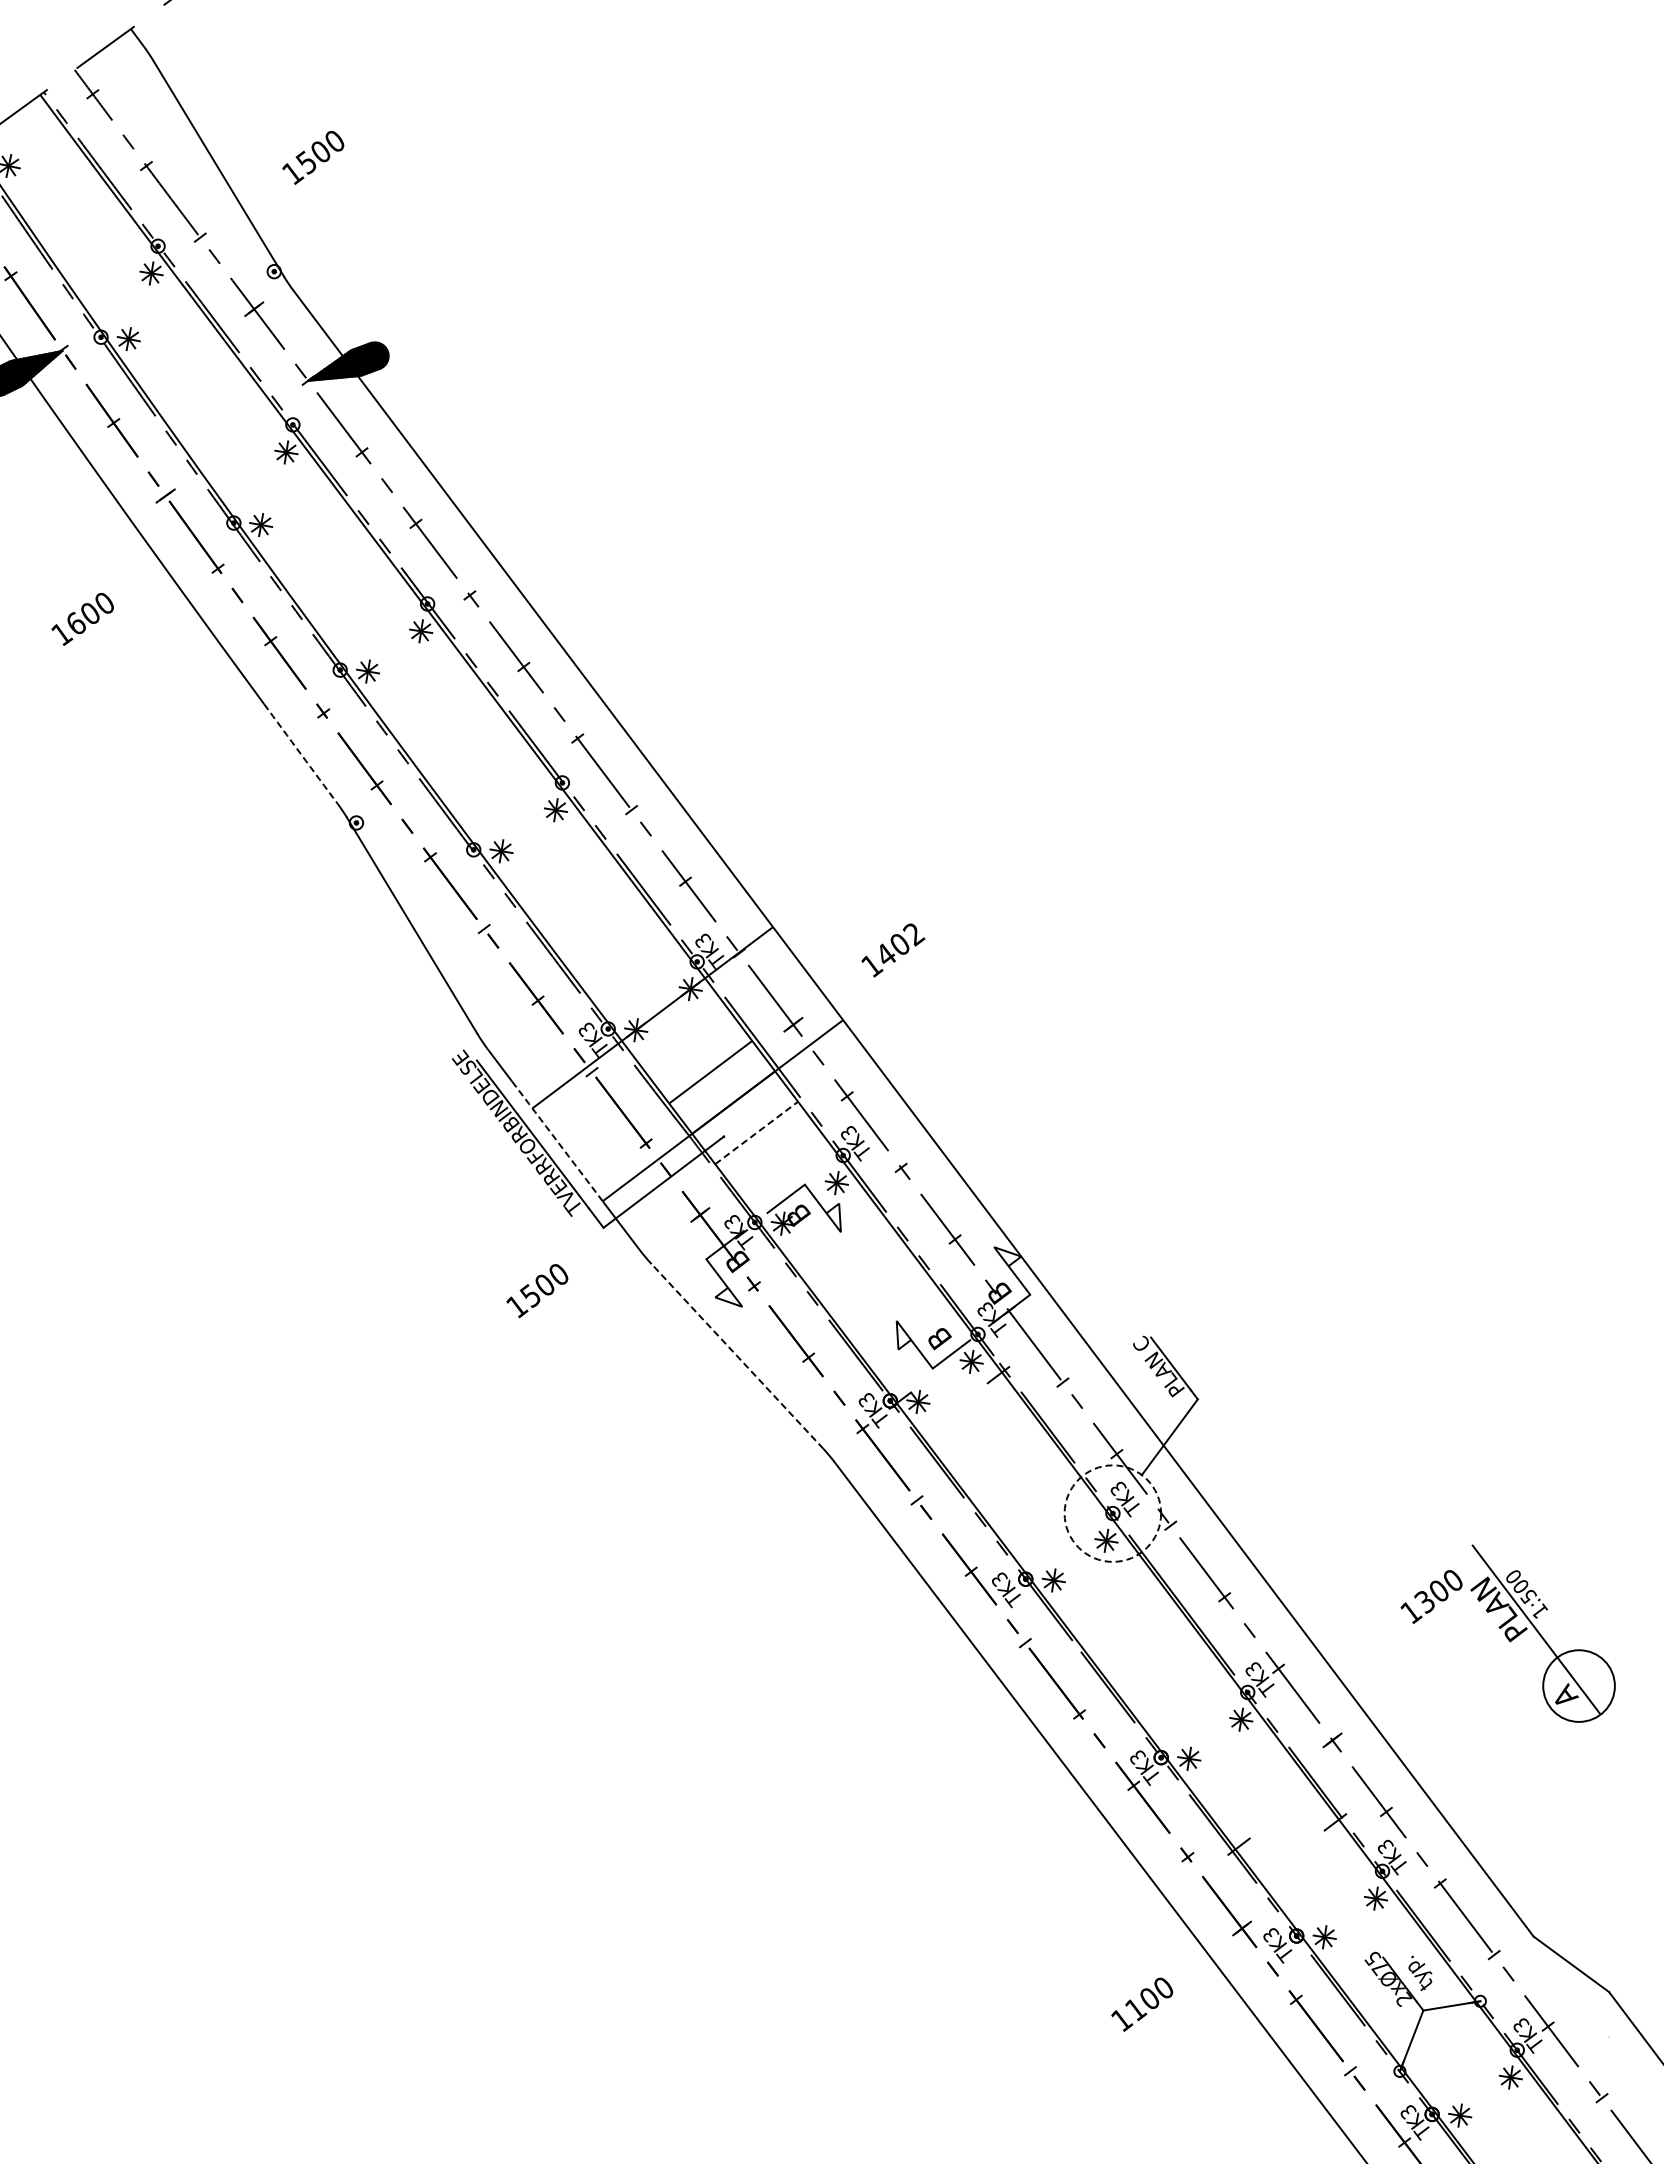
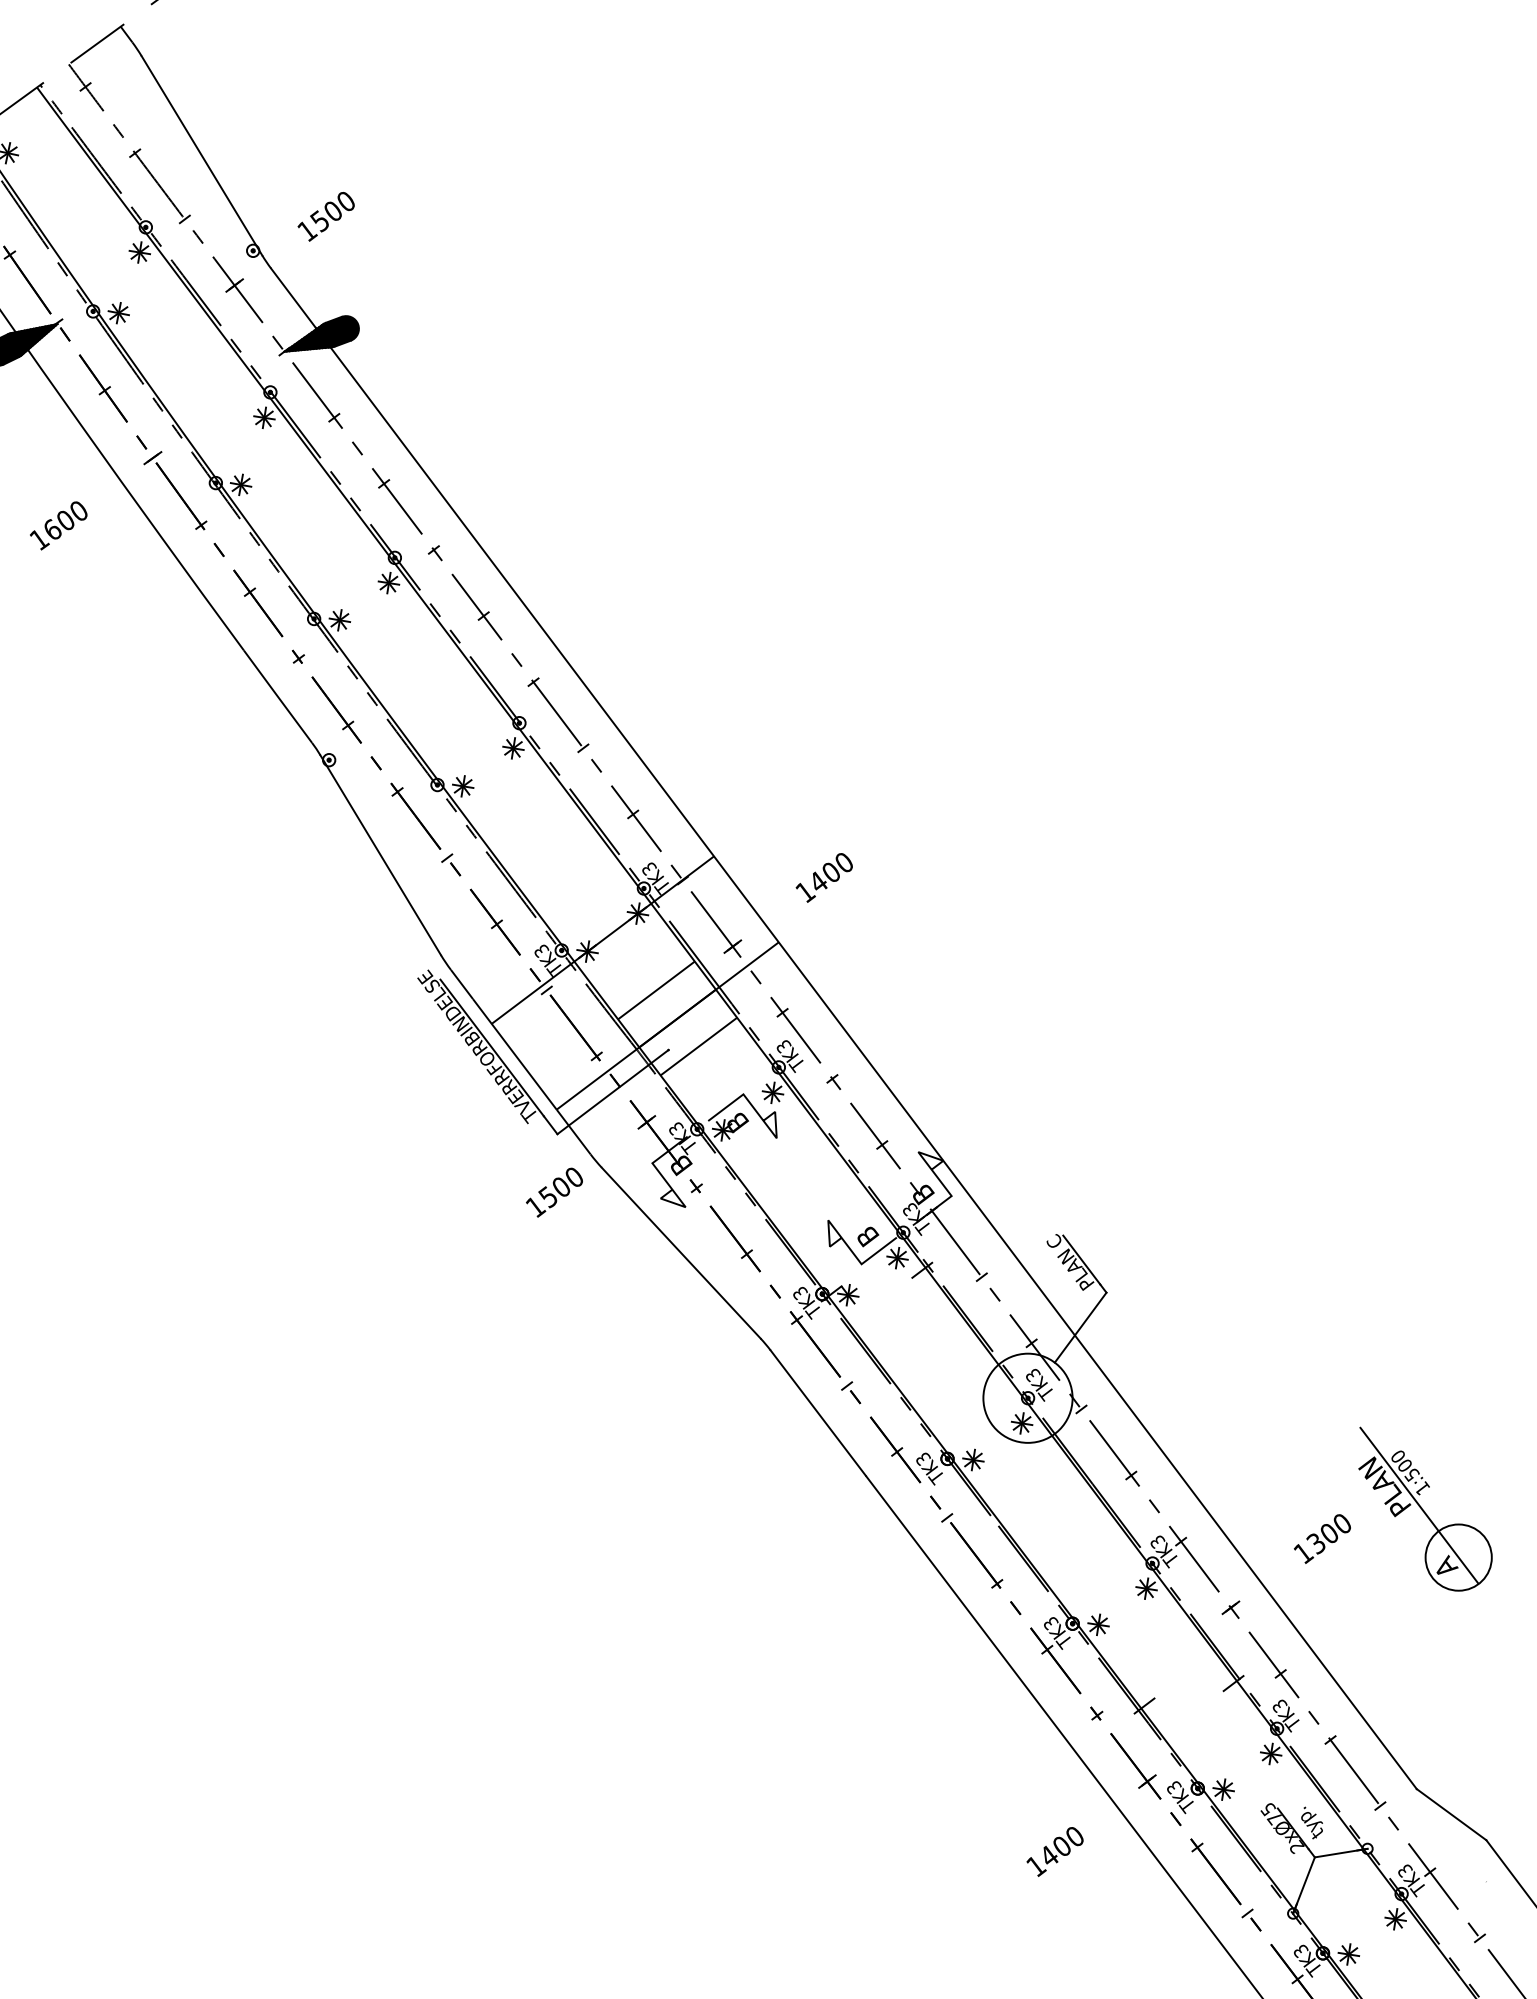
text: (313, 157) -> (326, 216), moved
text: (82, 619) -> (58, 526), moved
arc: (301, 754) -> (278, 696), dashed -> solid
text: (913, 934) -> (843, 863), 1402 -> 1400
line: (756, 1132) -> (698, 1046), dashed -> solid
arc: (557, 1141) -> (514, 1054), dashed -> solid
text: (537, 1291) -> (554, 1193), moved
line: (737, 1356) -> (681, 1253), dashed -> solid
circle: (1112, 1513) -> (1027, 1398), dashed -> solid
text: (1431, 1597) -> (1322, 1539), moved
text: (1136, 2009) -> (1049, 1856), 1100 -> 1400

